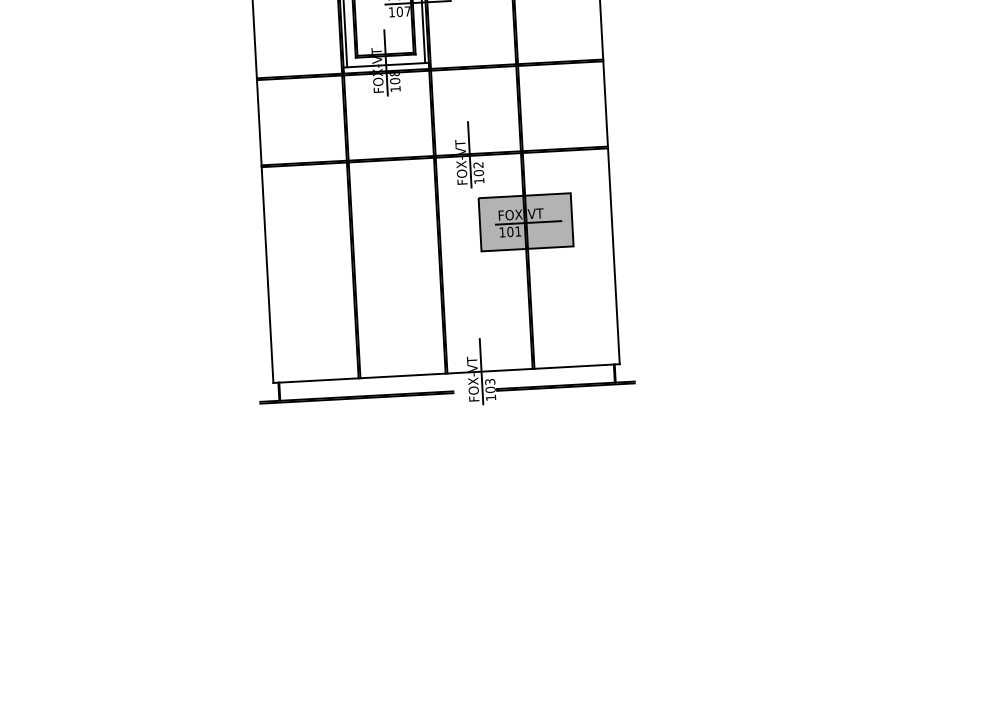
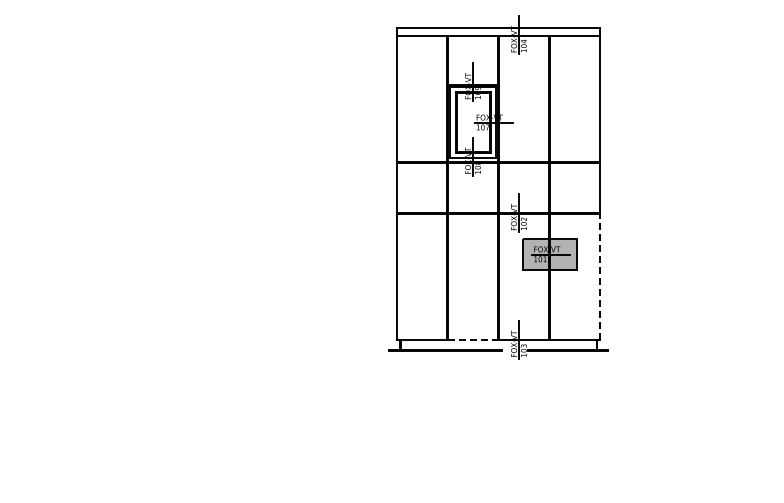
line: (613, 256) -> (599, 276), solid -> dashed
line: (403, 375) -> (473, 339), solid -> dashed

